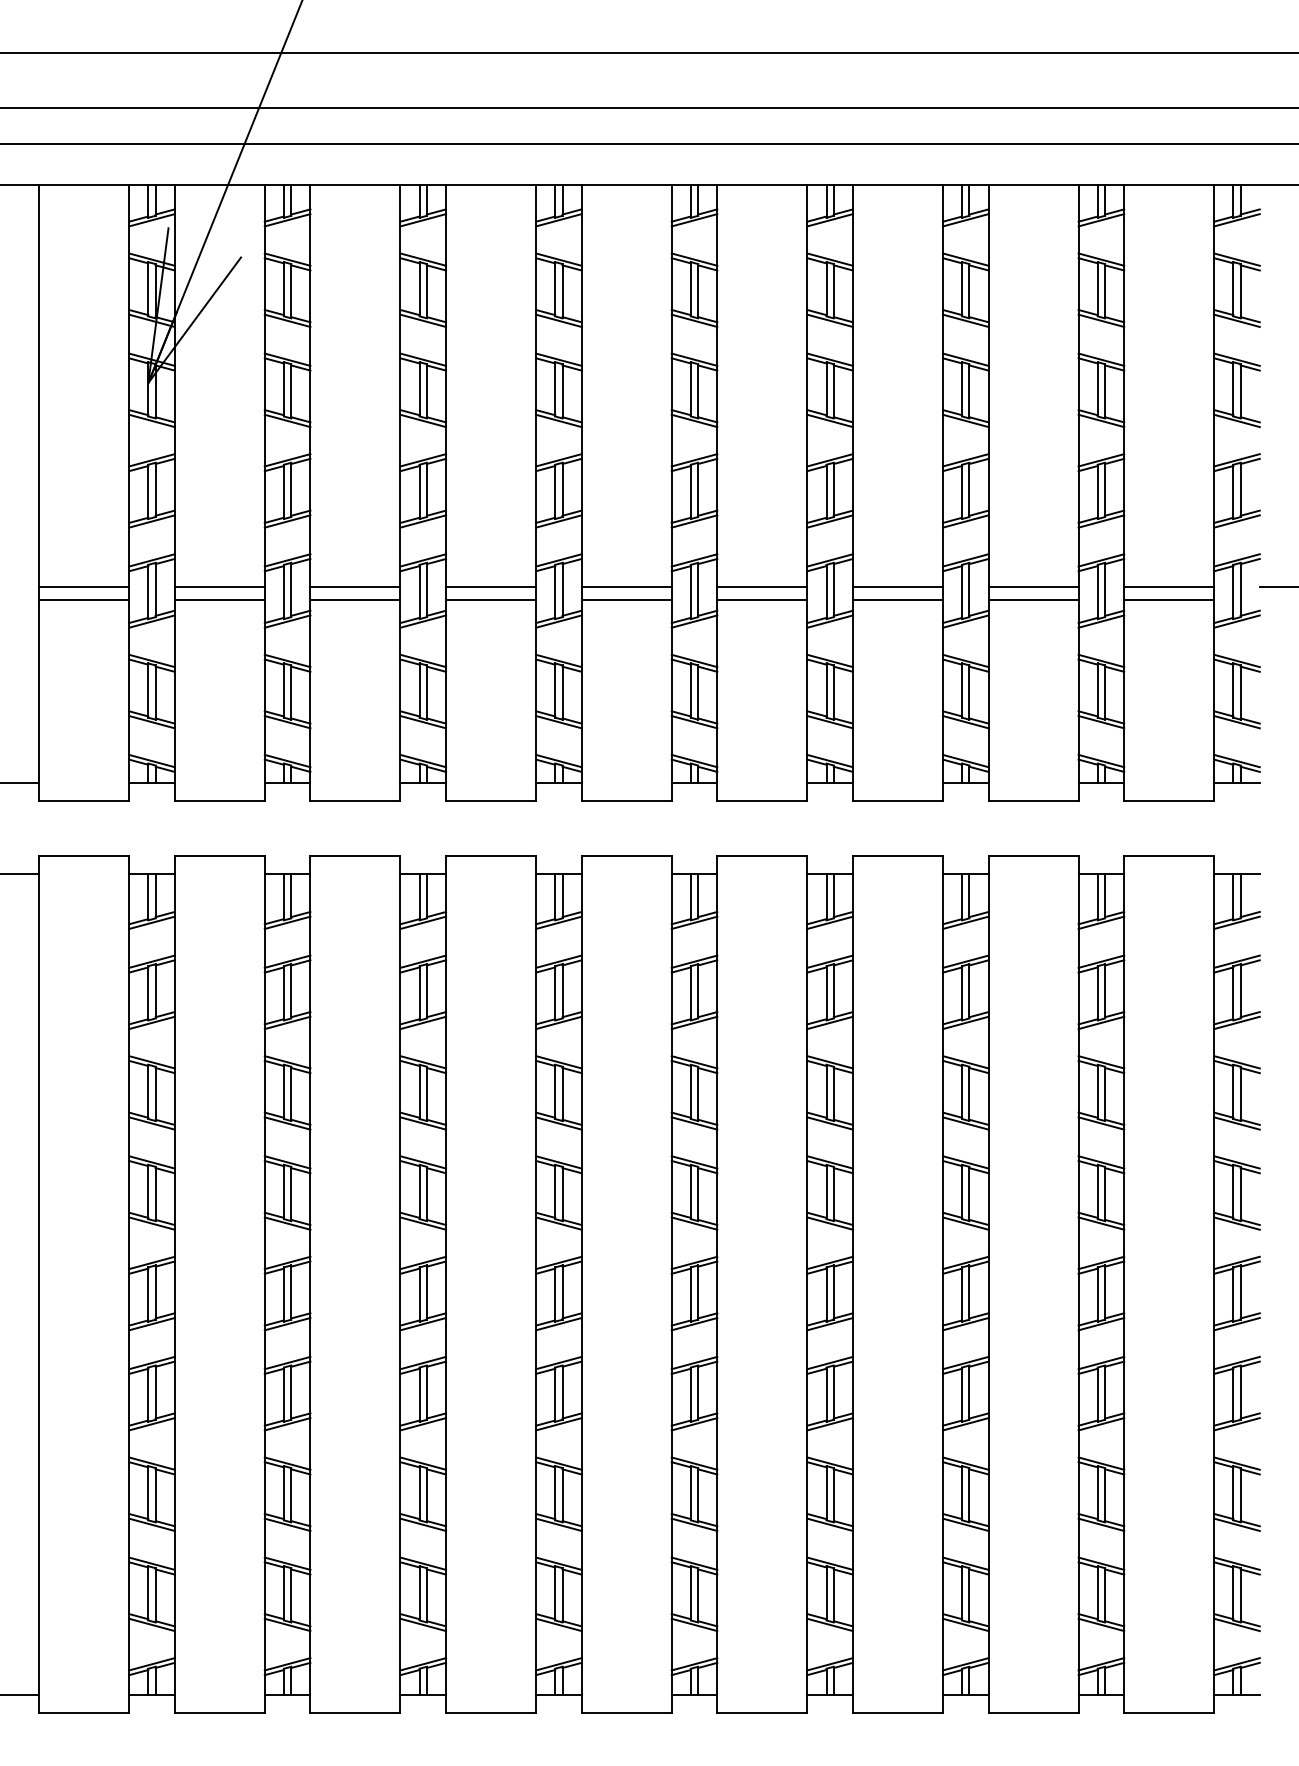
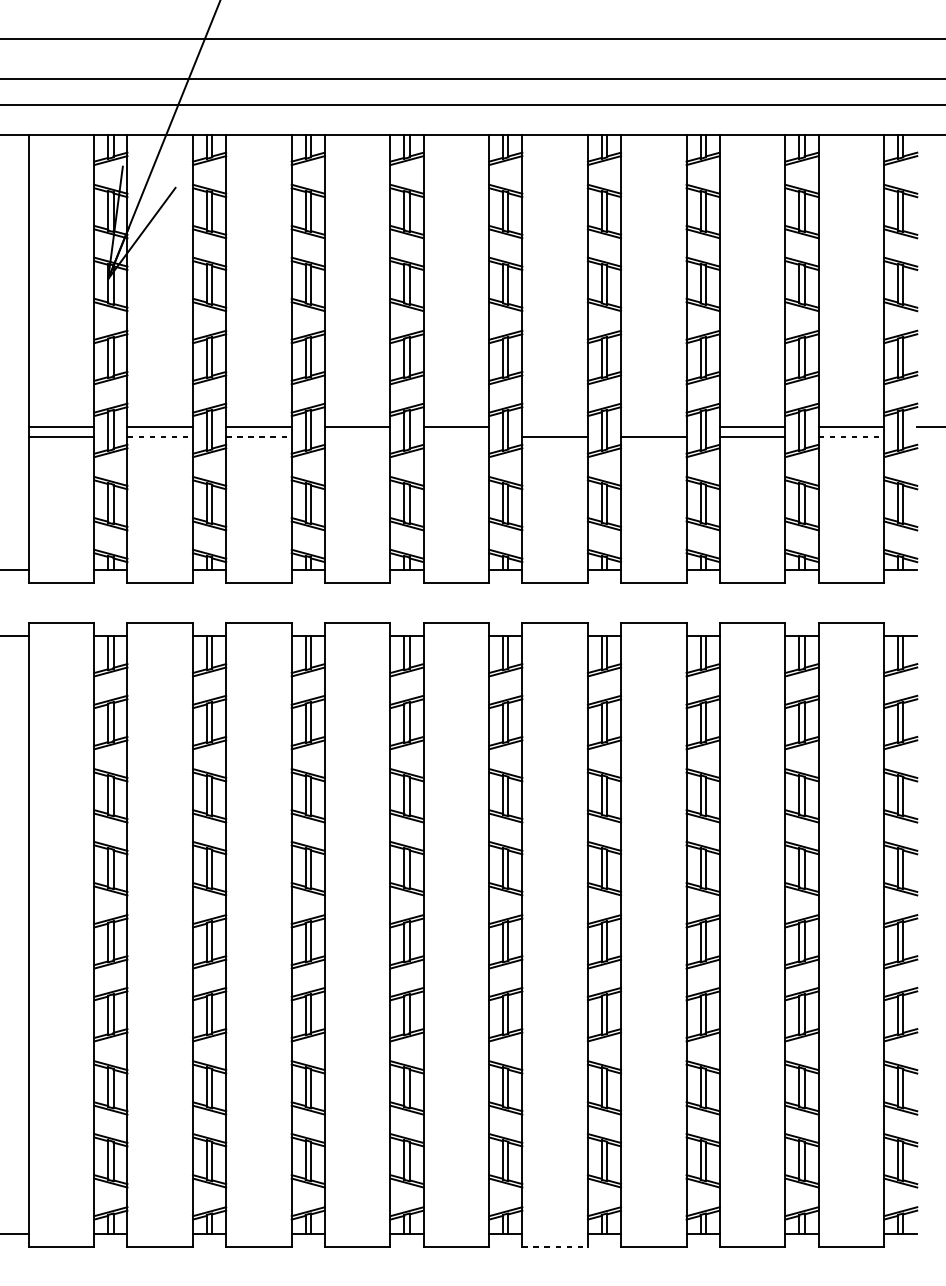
line: (762, 586) -> (555, 427), removed
line: (897, 586) -> (653, 427), removed
line: (220, 600) -> (160, 437), solid -> dashed
line: (355, 600) -> (258, 437), solid -> dashed
line: (491, 600) -> (357, 437), removed
line: (626, 600) -> (456, 437), removed
line: (1169, 600) -> (851, 437), solid -> dashed
line: (762, 1713) -> (555, 1247), solid -> dashed

